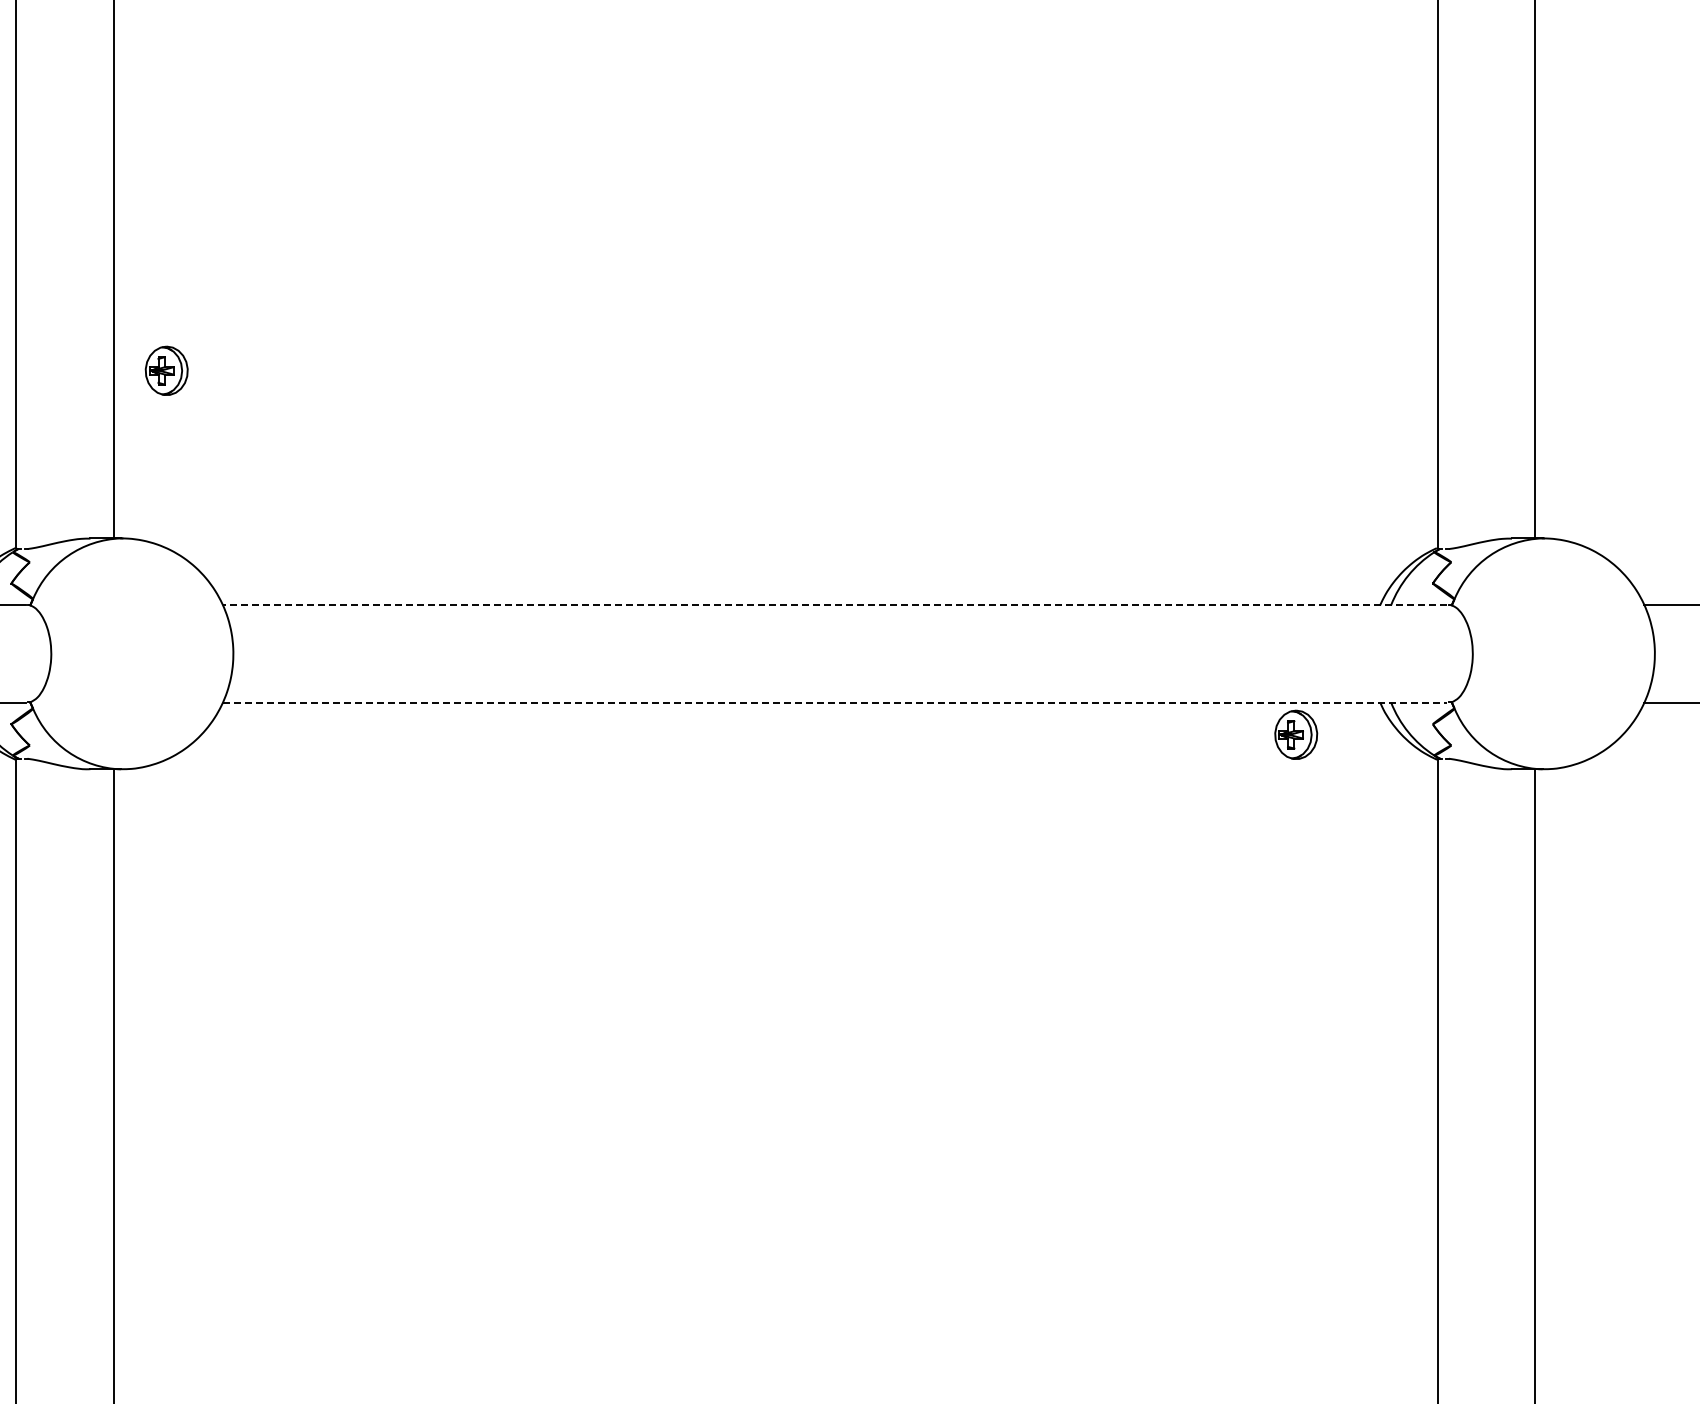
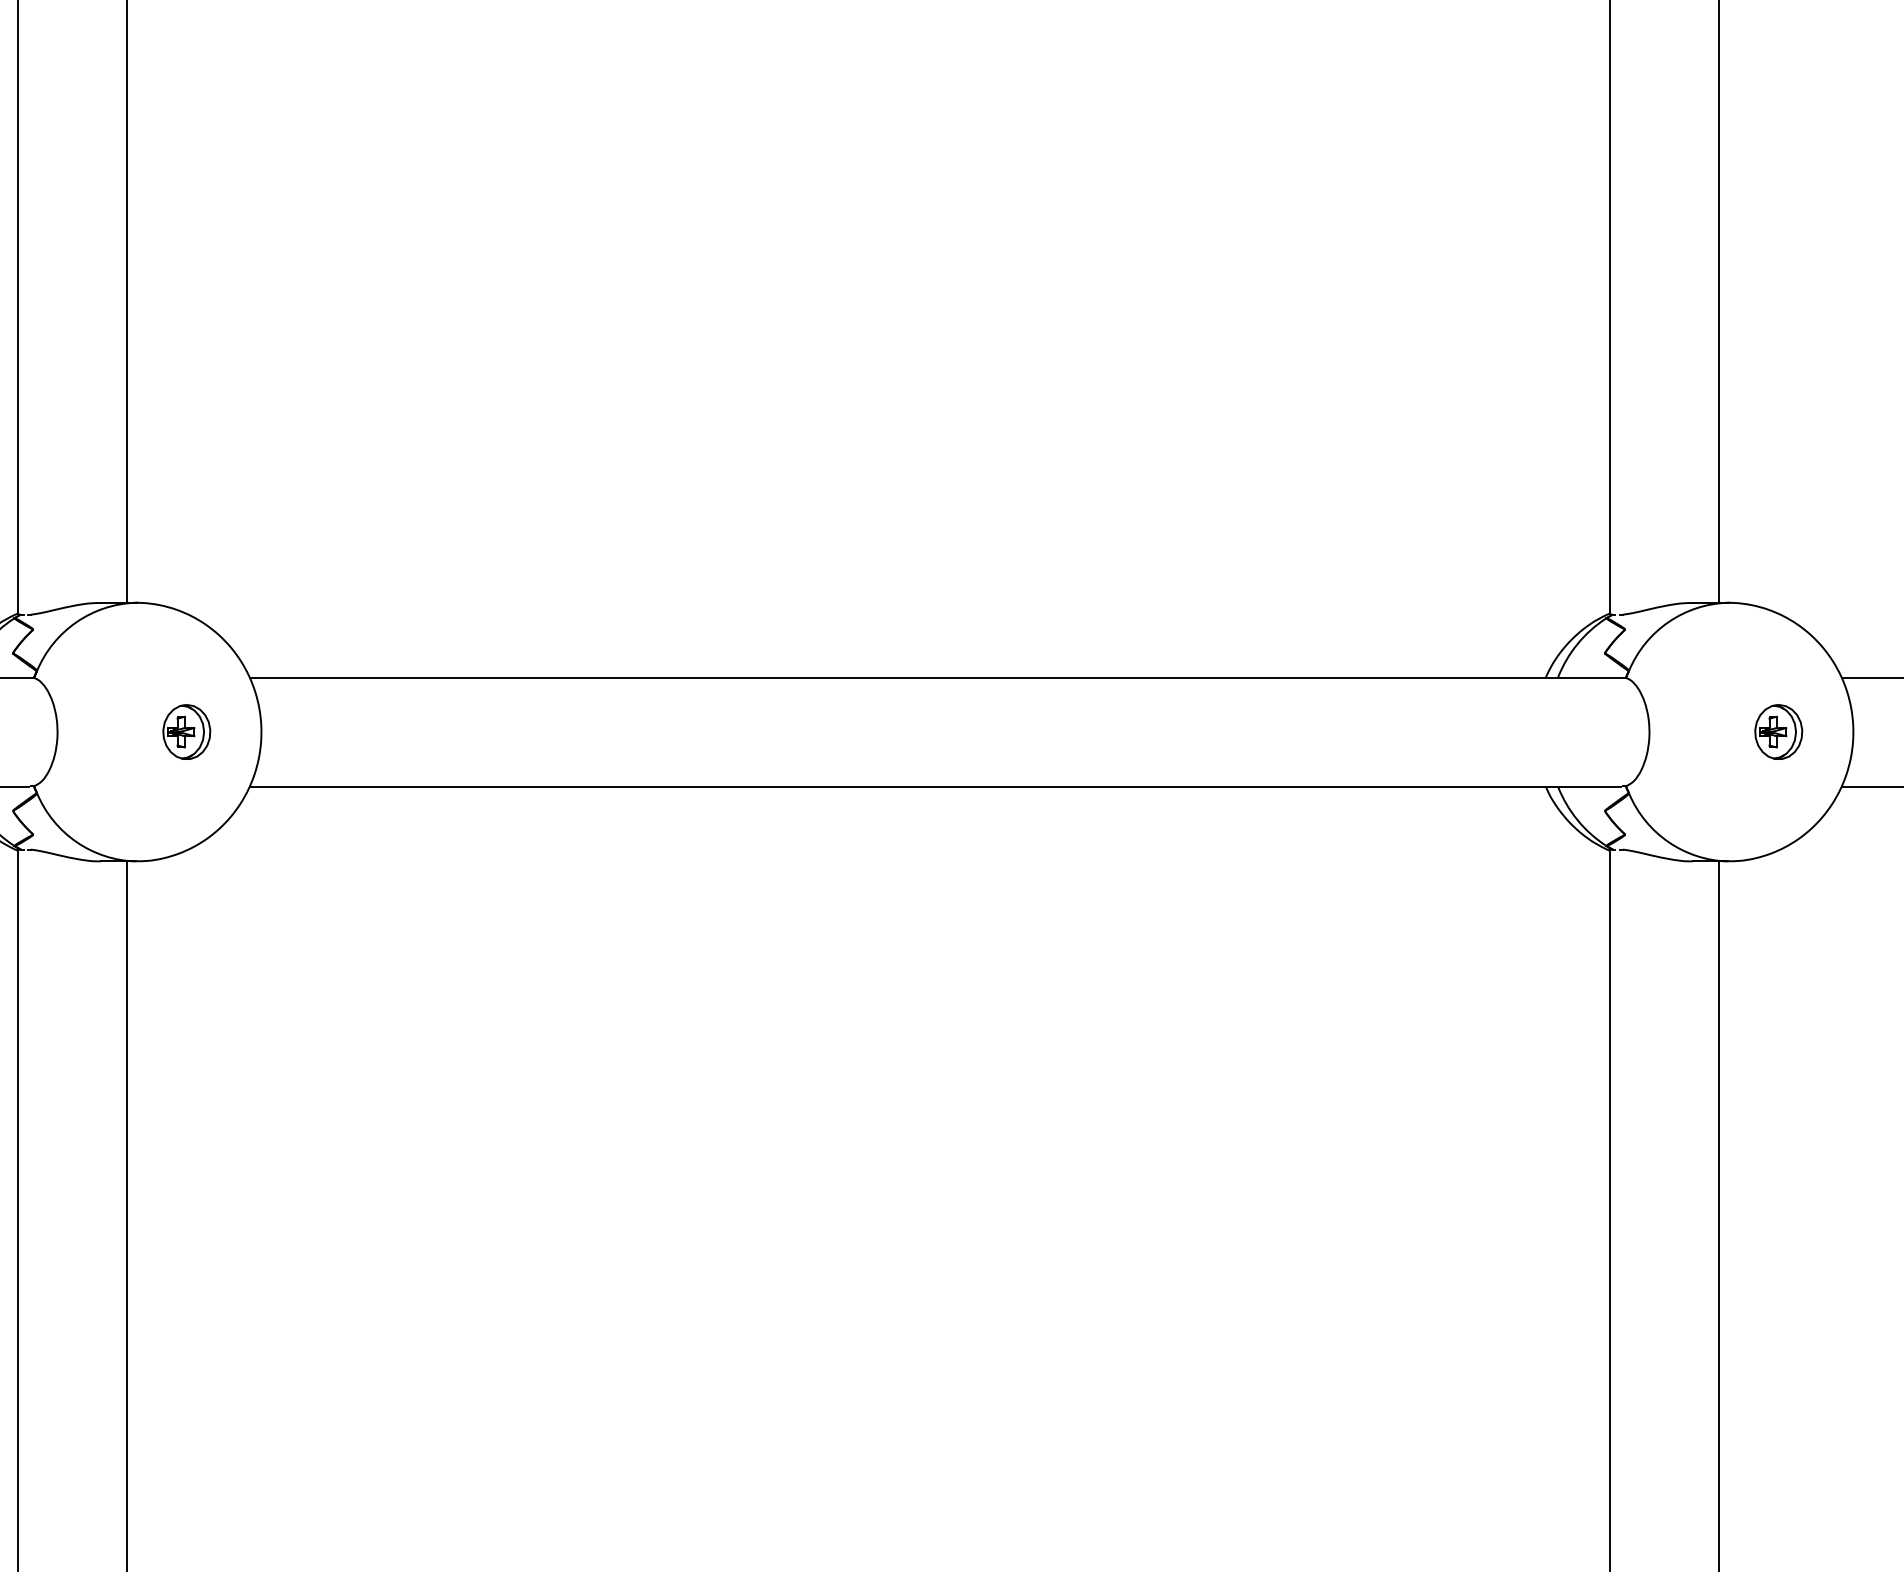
part: (166, 370) -> (186, 731), moved
line: (834, 605) -> (934, 677), dashed -> solid
line: (835, 702) -> (935, 786), dashed -> solid
part: (1296, 734) -> (1779, 731), moved

